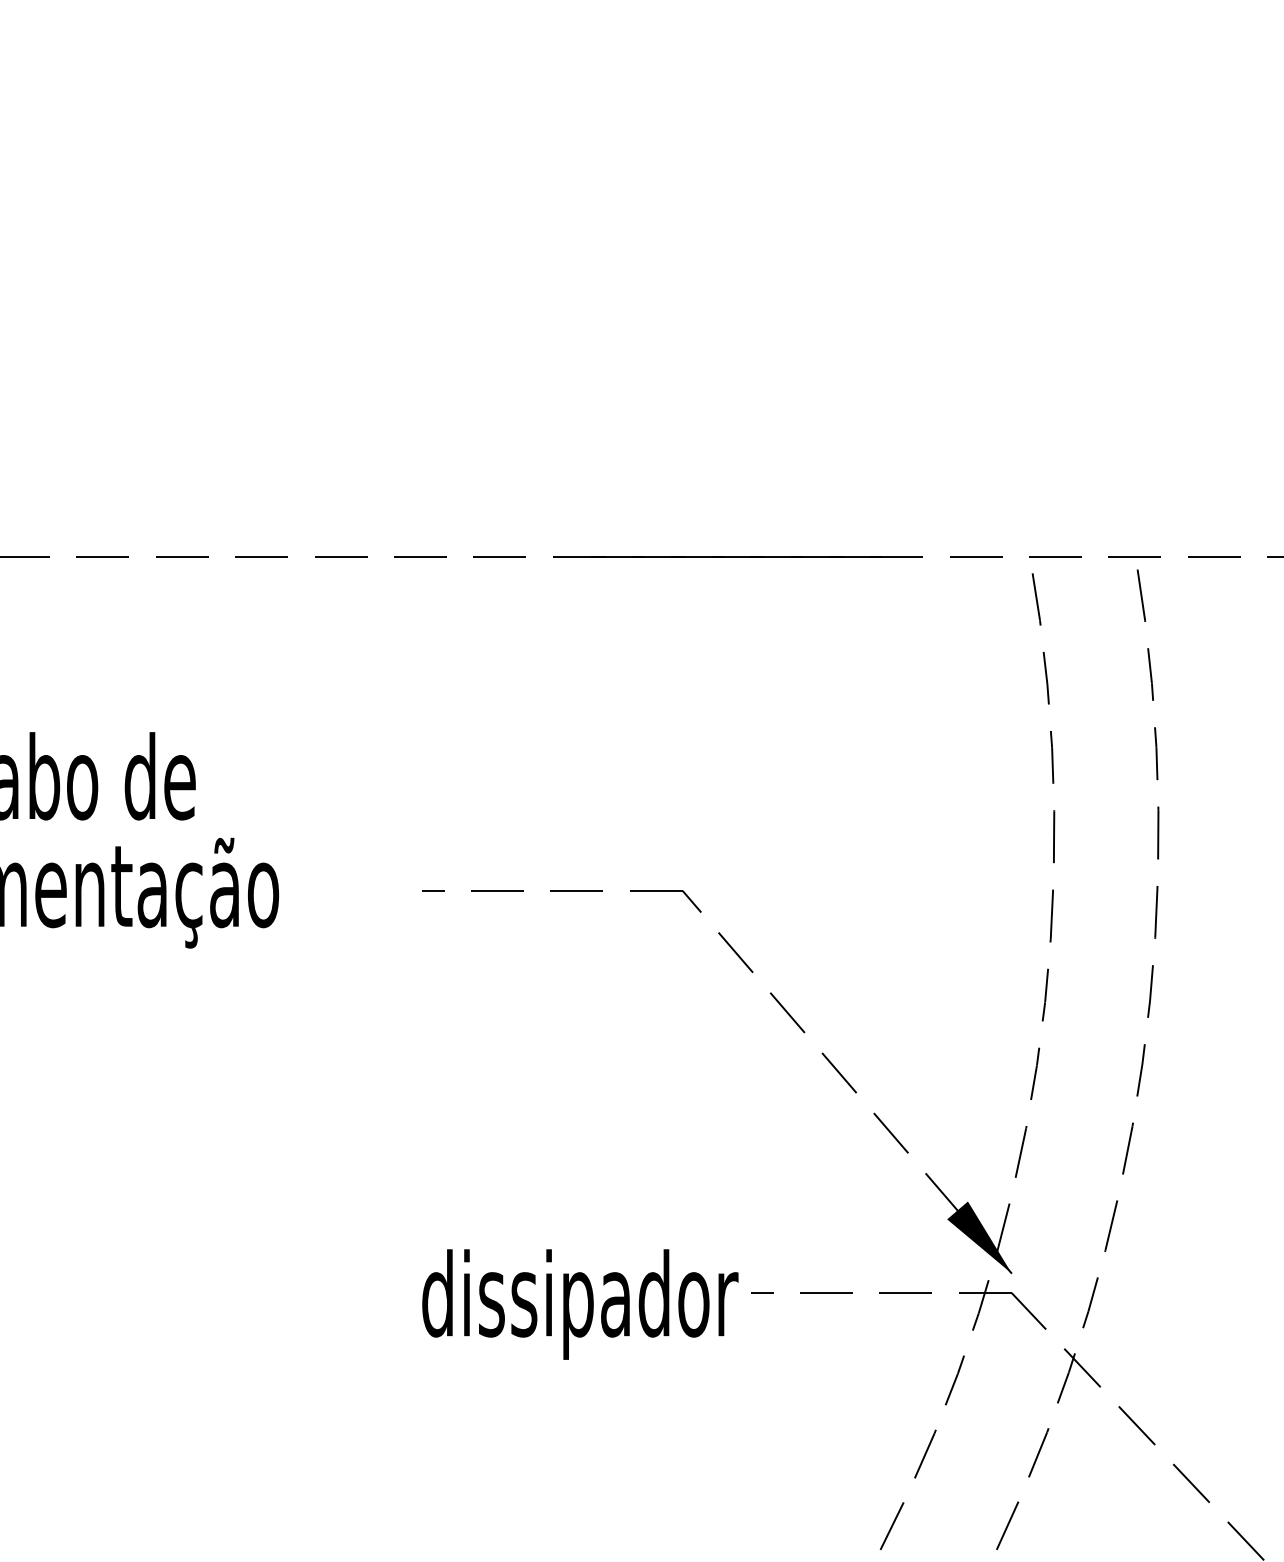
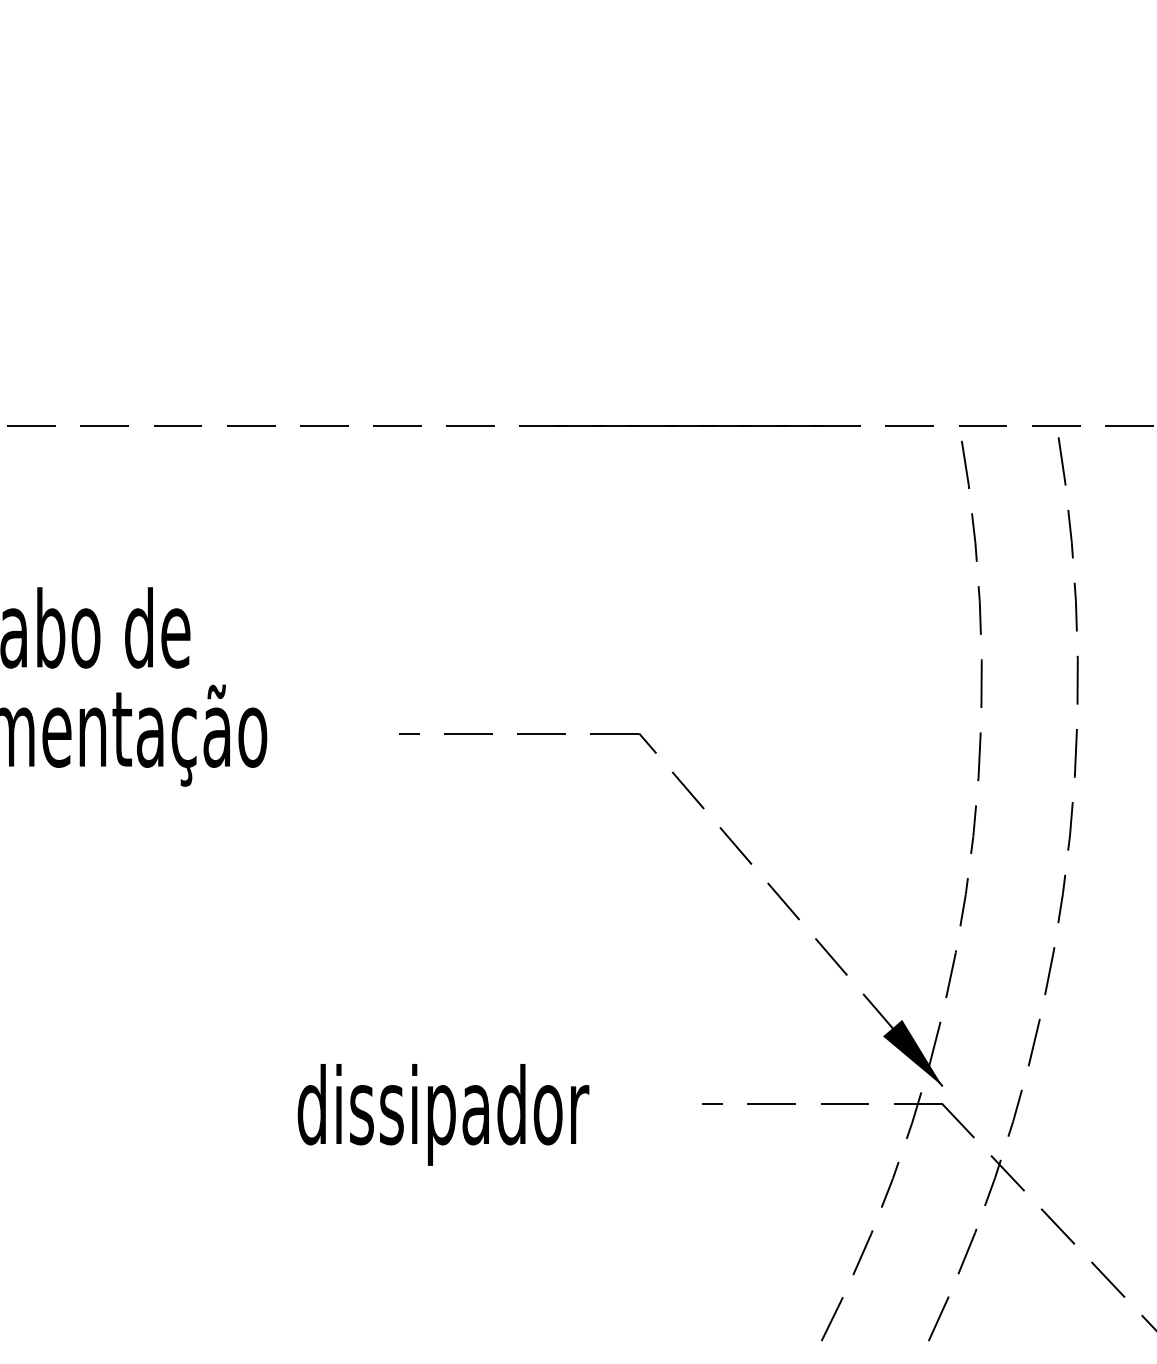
text: (580, 1304) -> (443, 1114), moved

